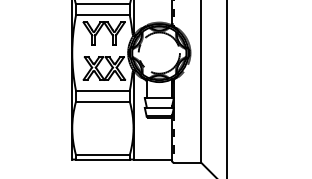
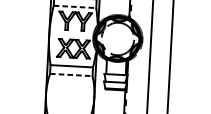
line: (102, 15) -> (74, 6), solid -> dashed
line: (102, 101) -> (71, 74), solid -> dashed

